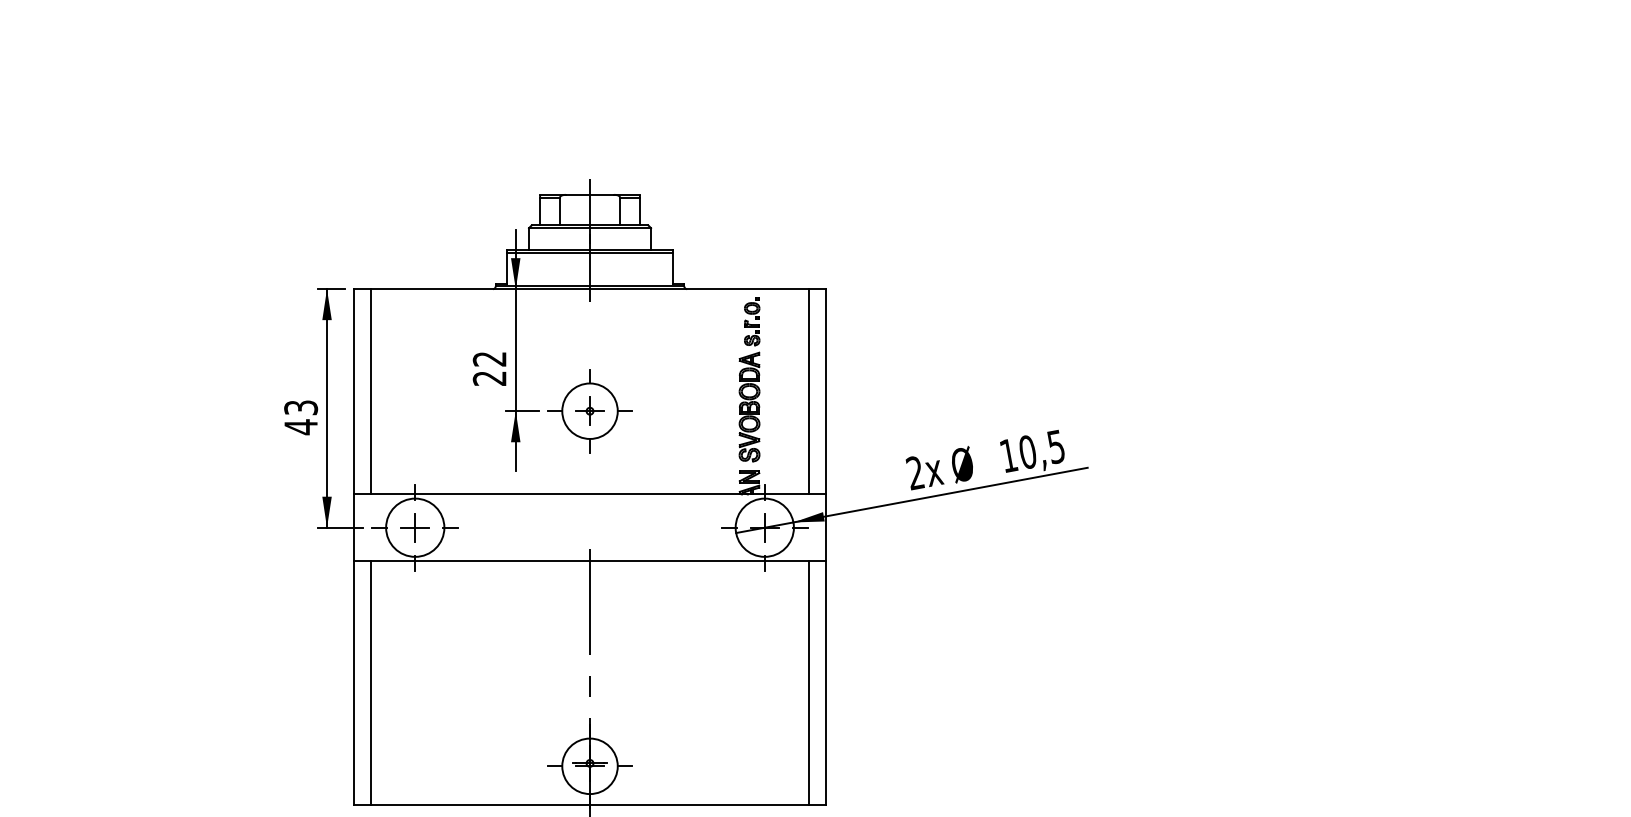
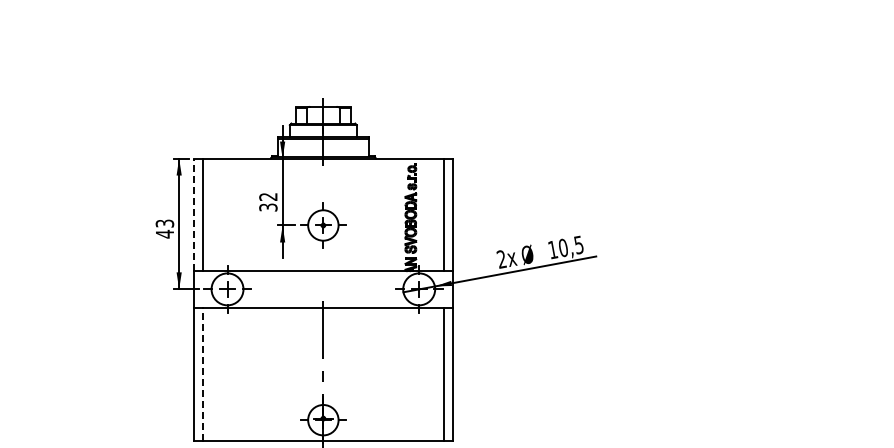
text: (489, 378) -> (268, 207), 22 -> 32
line: (354, 391) -> (194, 214), solid -> dashed
line: (371, 682) -> (203, 374), solid -> dashed

